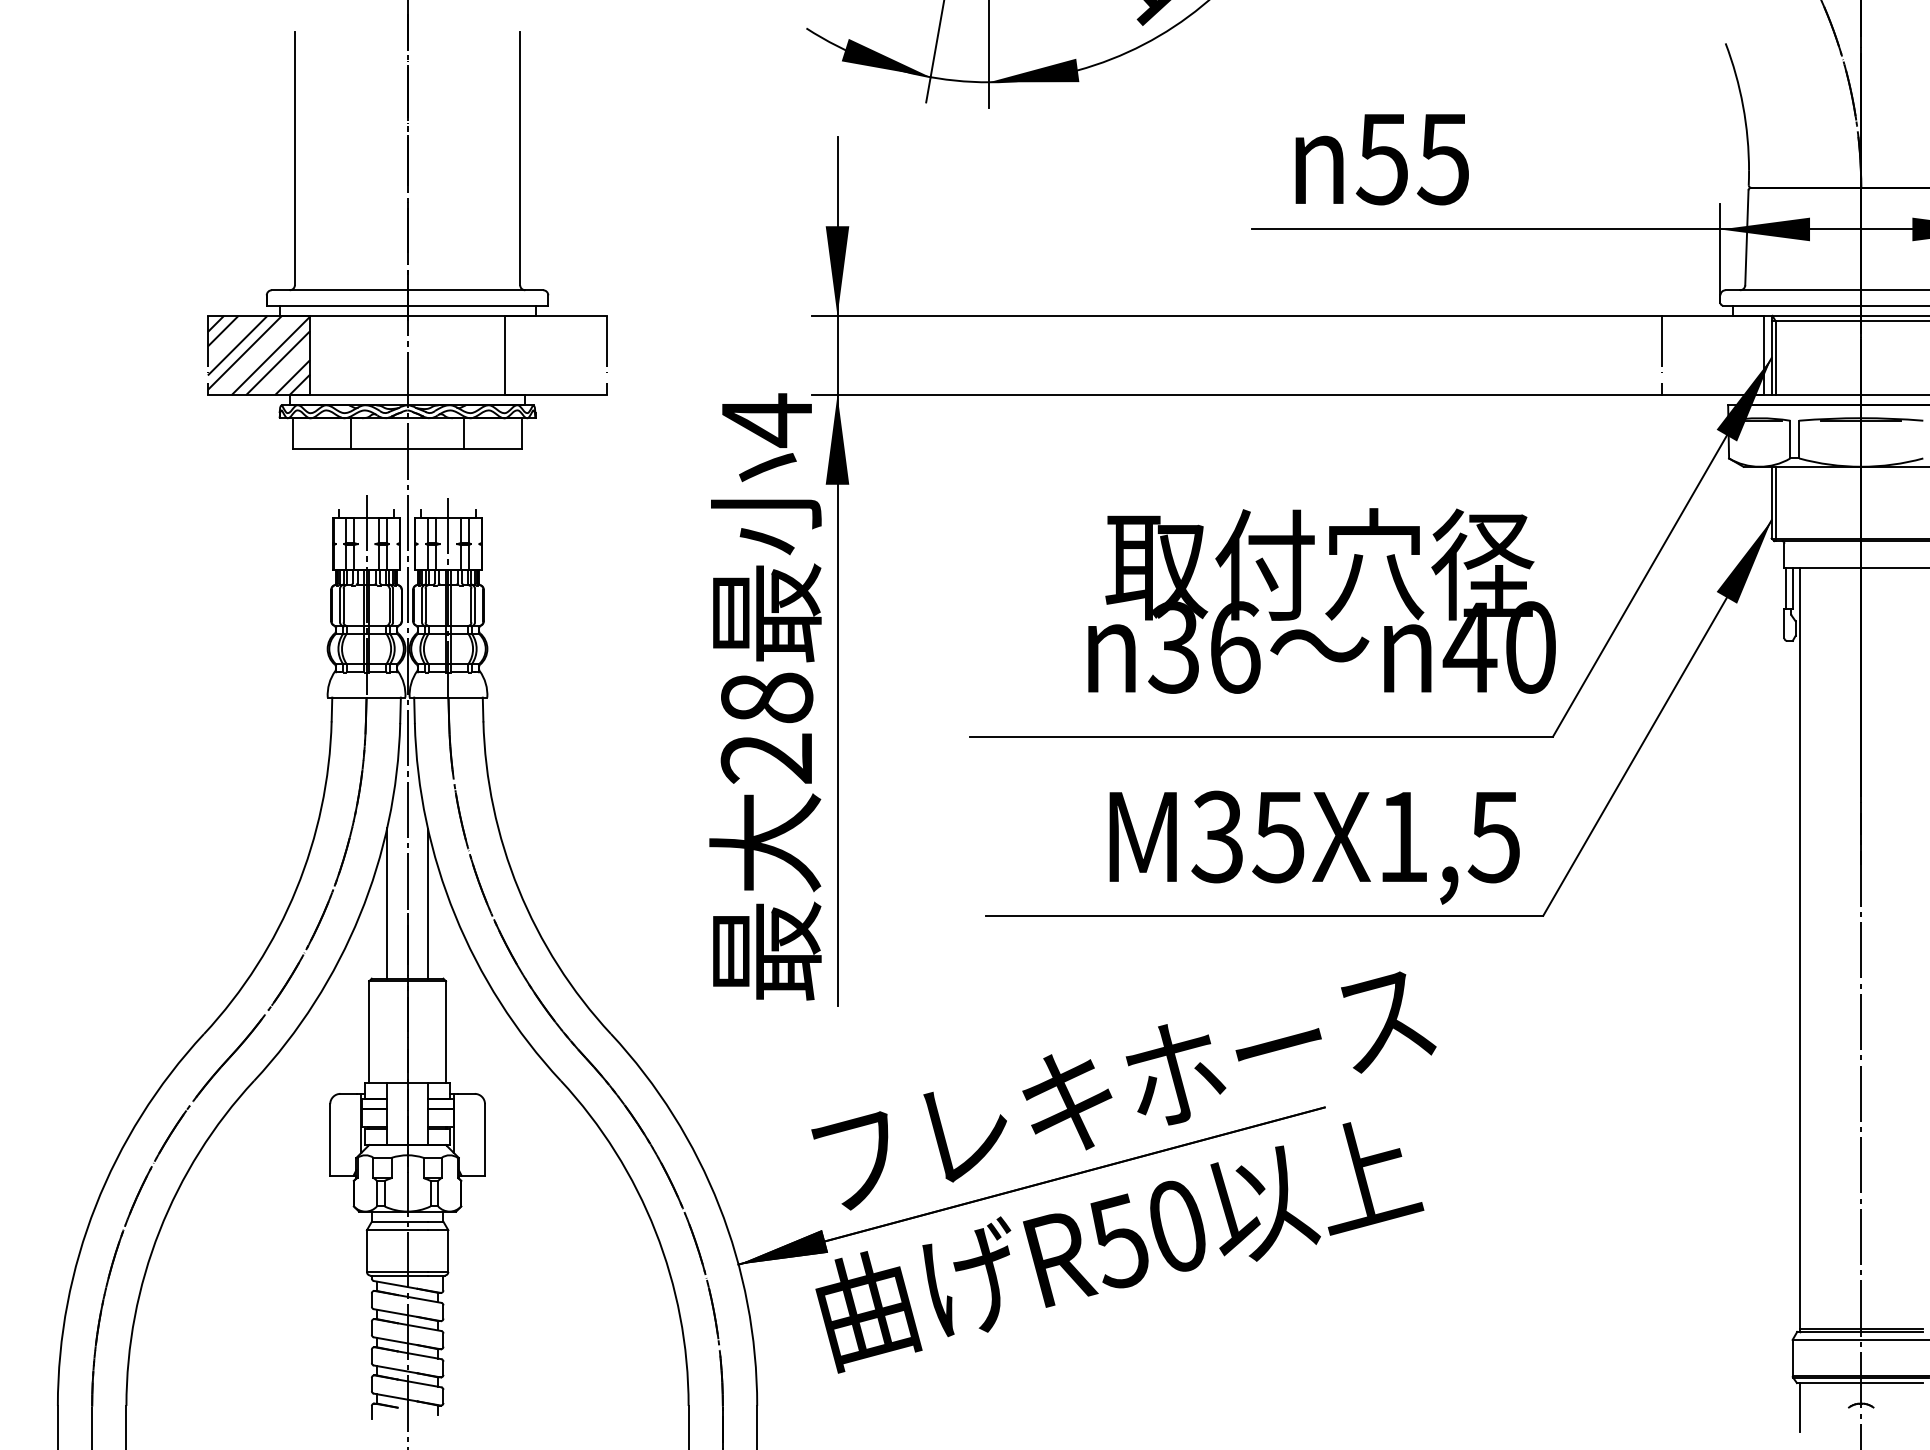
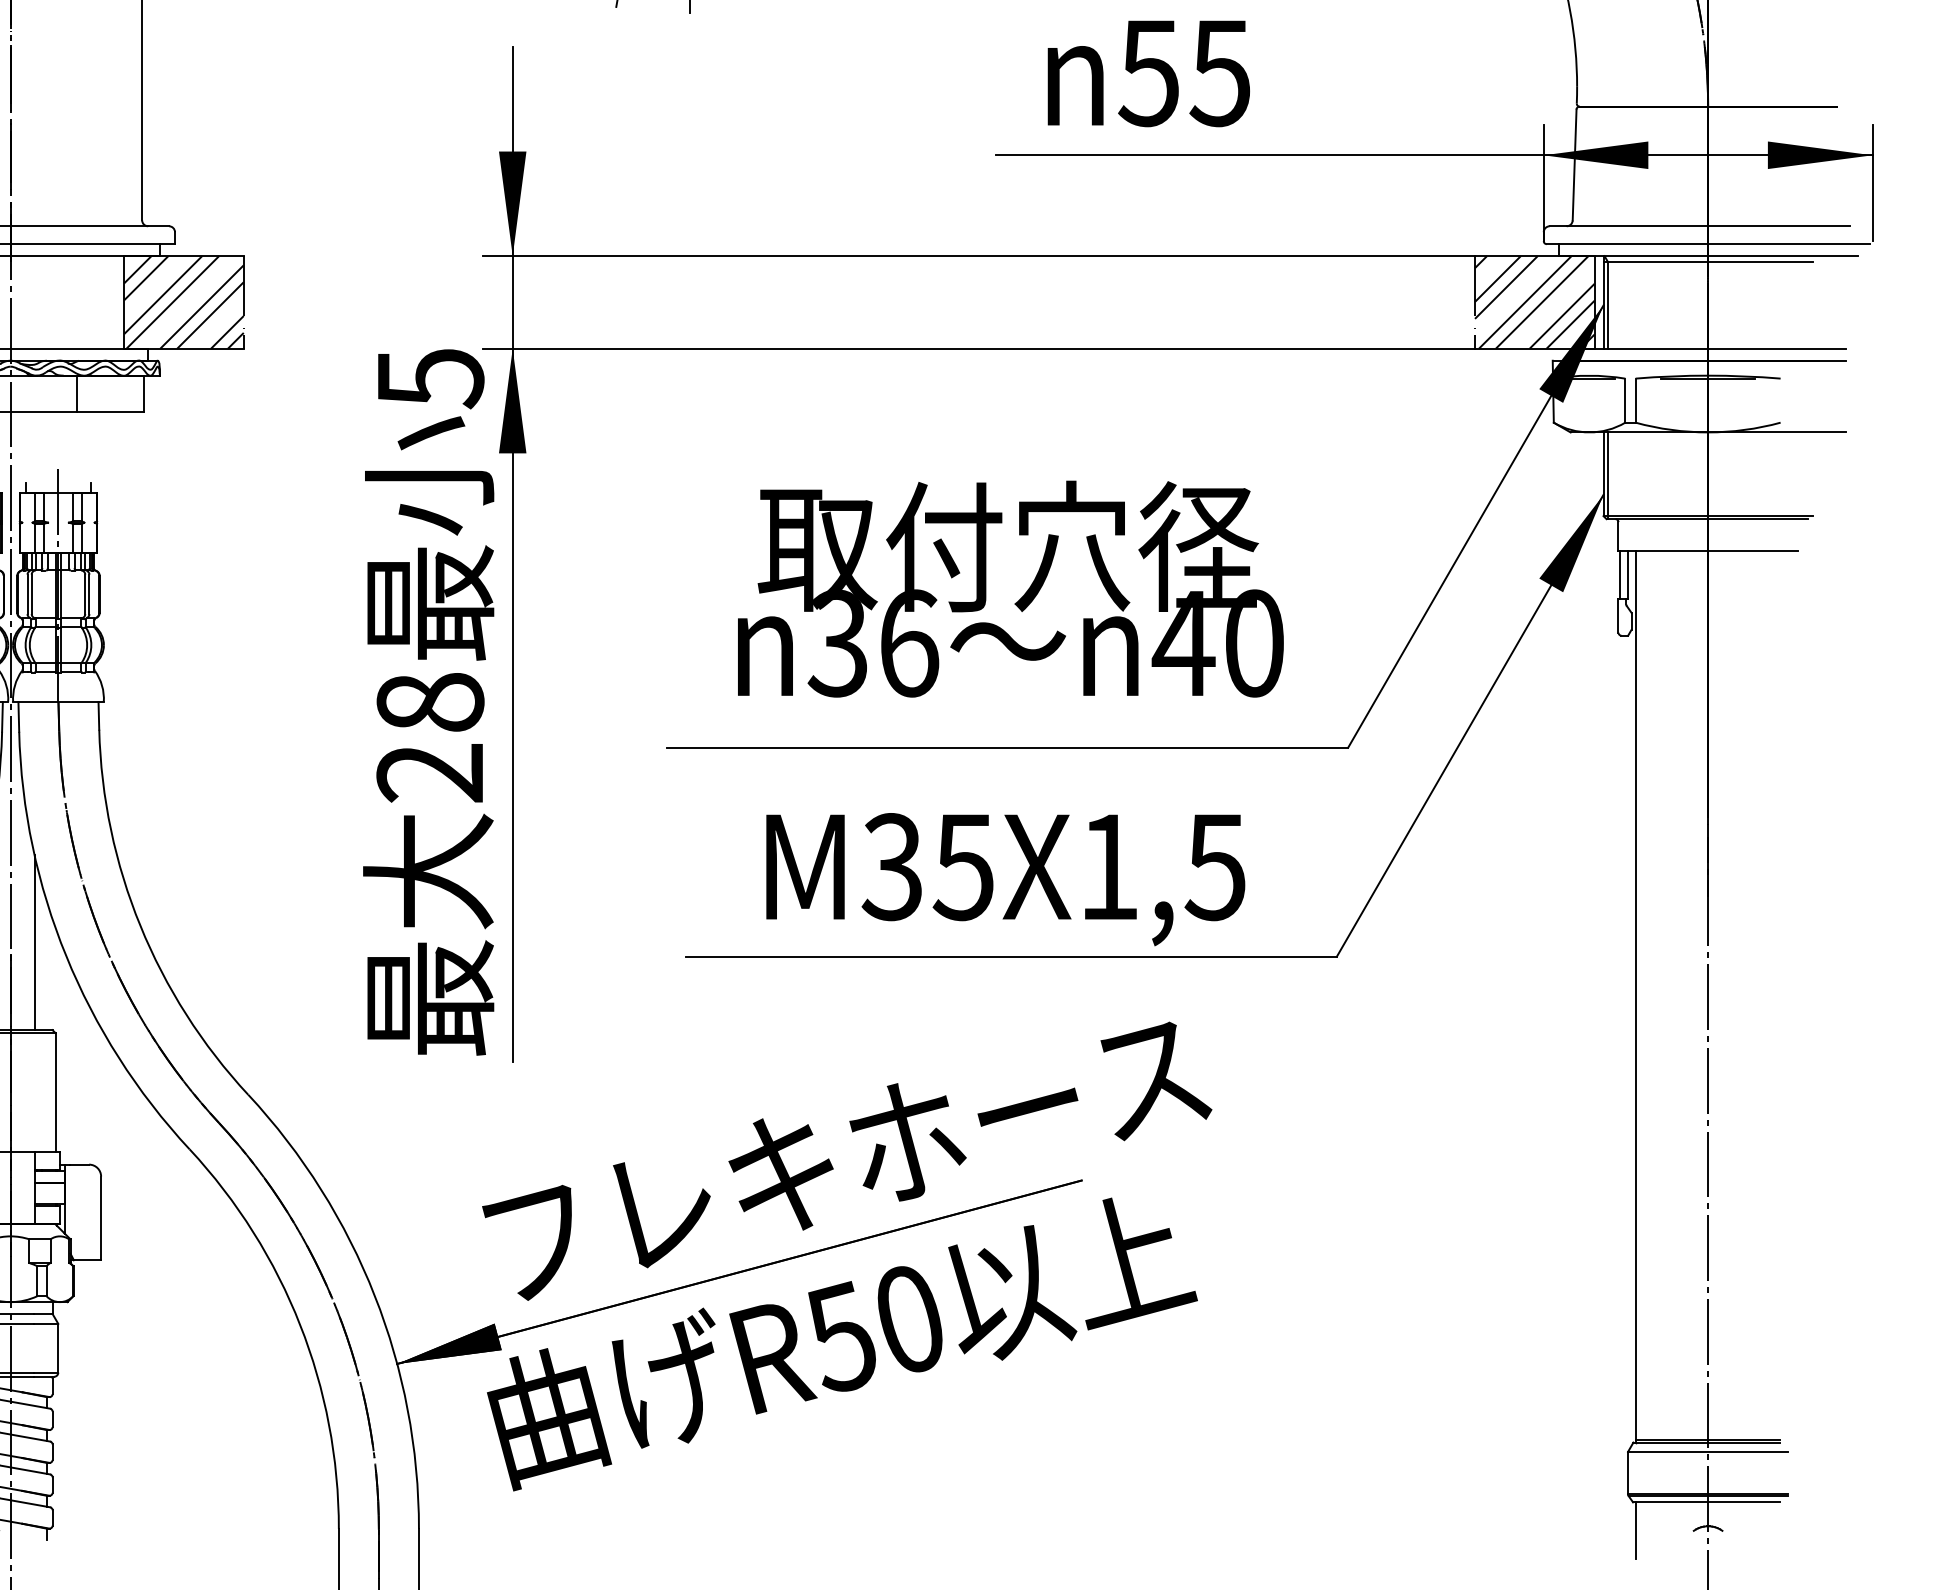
hatch: (555, 355) -> (183, 302), added
hatch: (1712, 355) -> (1534, 302), added
text: (767, 420) -> (430, 378), 4 -> 5
text: (1321, 600) -> (1010, 588), moved
text: (1314, 847) -> (1005, 879), moved

